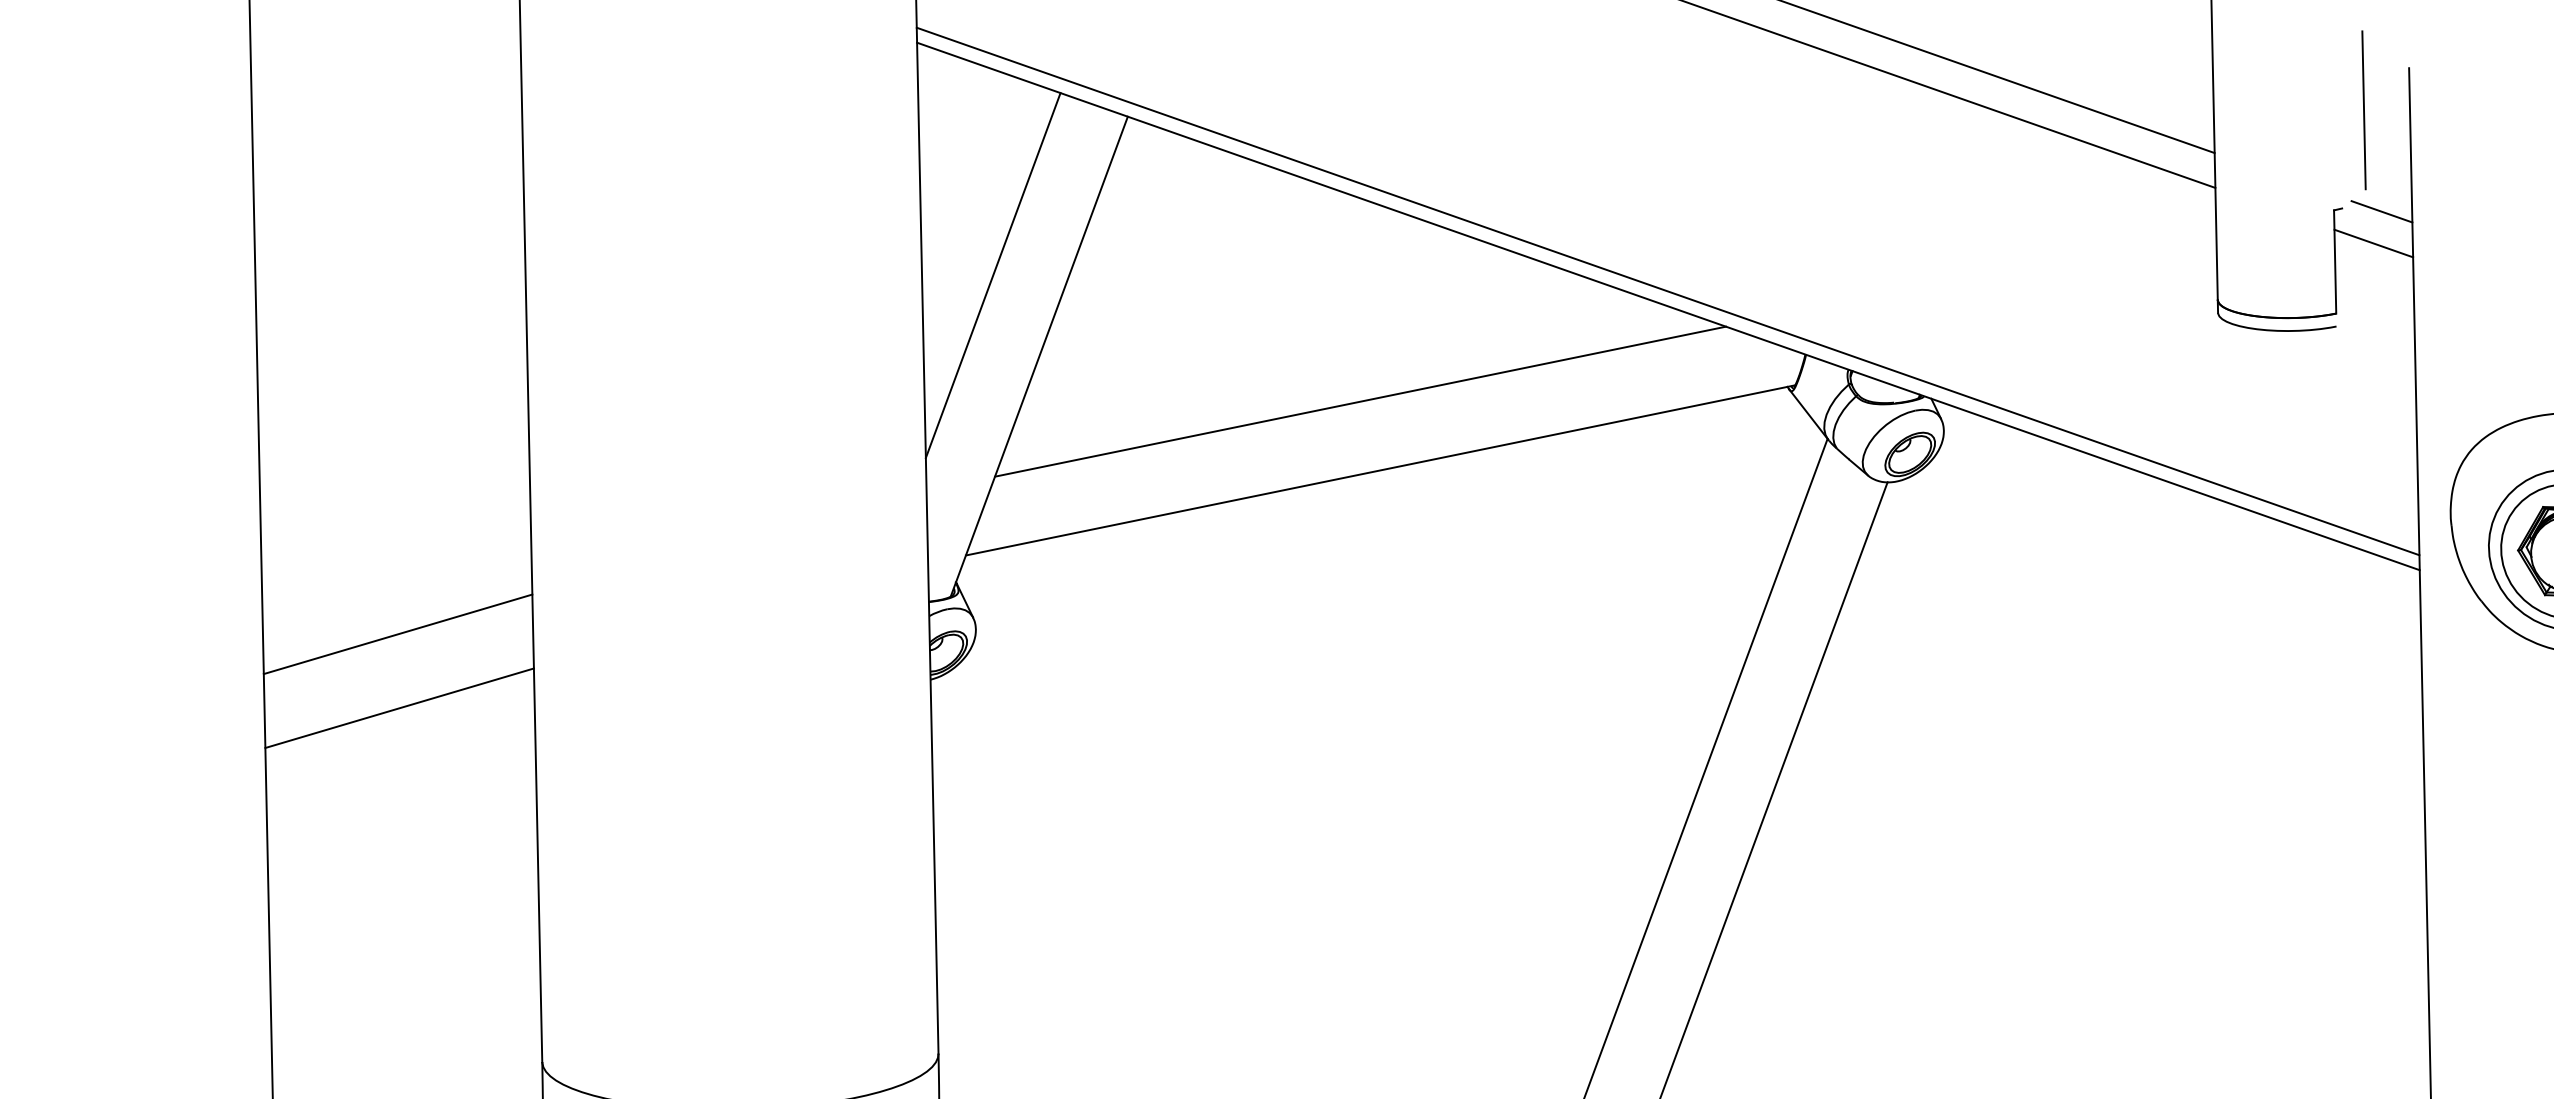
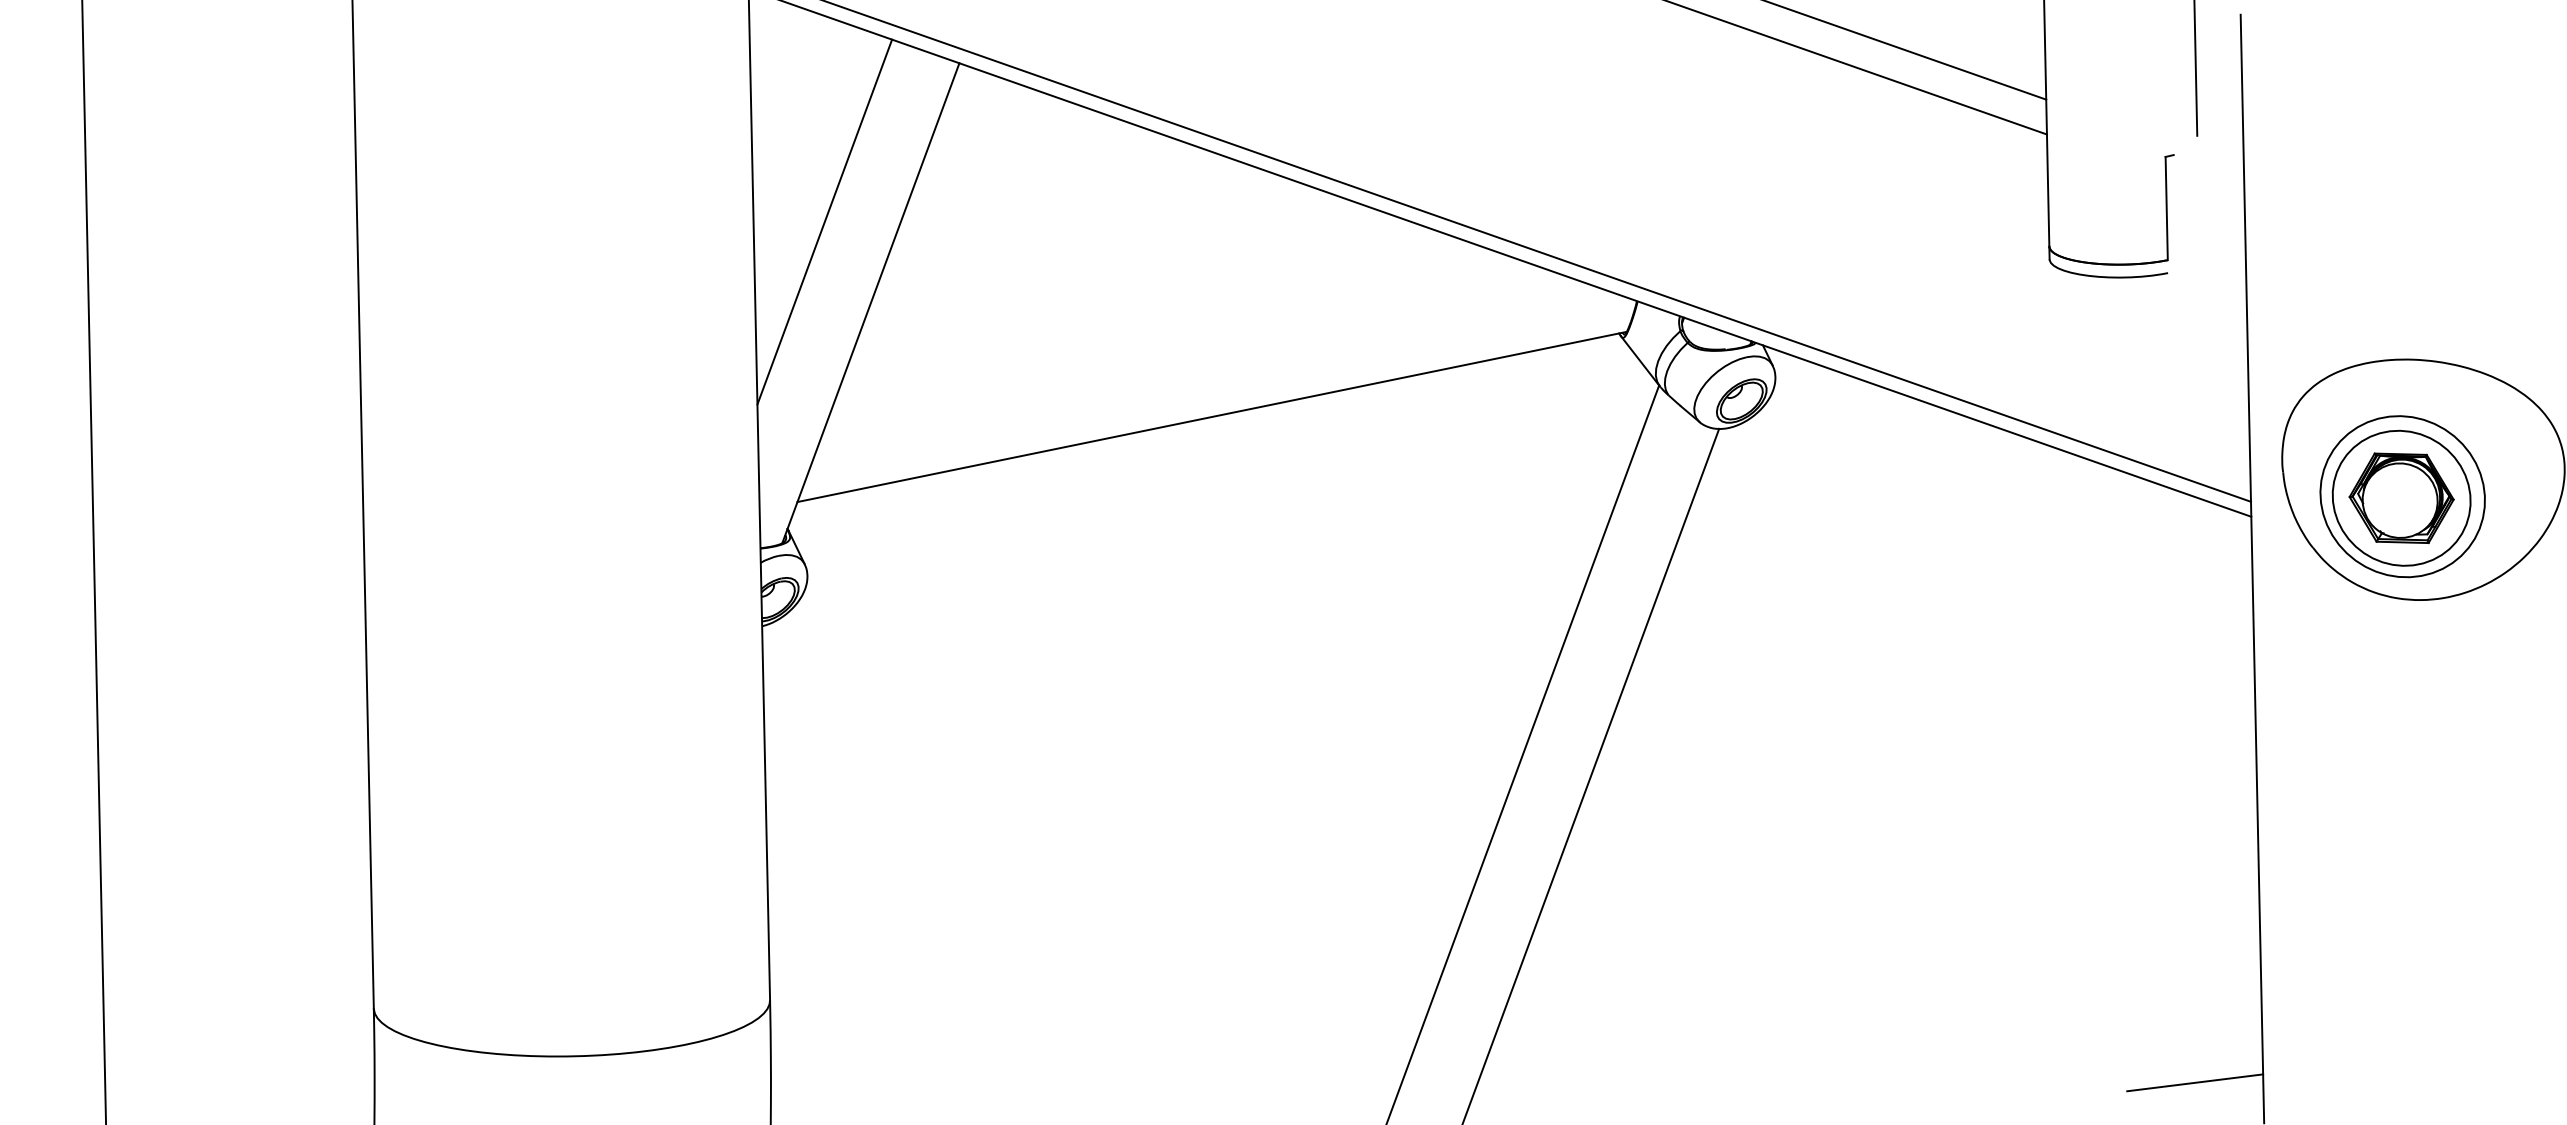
line: (2381, 211) -> (2213, 158), removed
line: (2373, 242) -> (2205, 189), removed
line: (1359, 401) -> (1191, 348), removed
line: (397, 633) -> (229, 580), removed
line: (398, 707) -> (230, 654), removed

